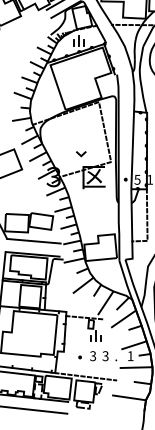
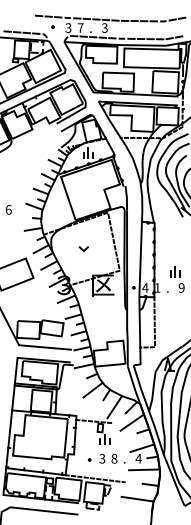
line: (80, 154) -> (83, 249), moved
text: (137, 179) -> (145, 287), 5 -> 4
text: (105, 355) -> (114, 458), 3 -> 8
text: (130, 355) -> (138, 458), 1 -> 4

